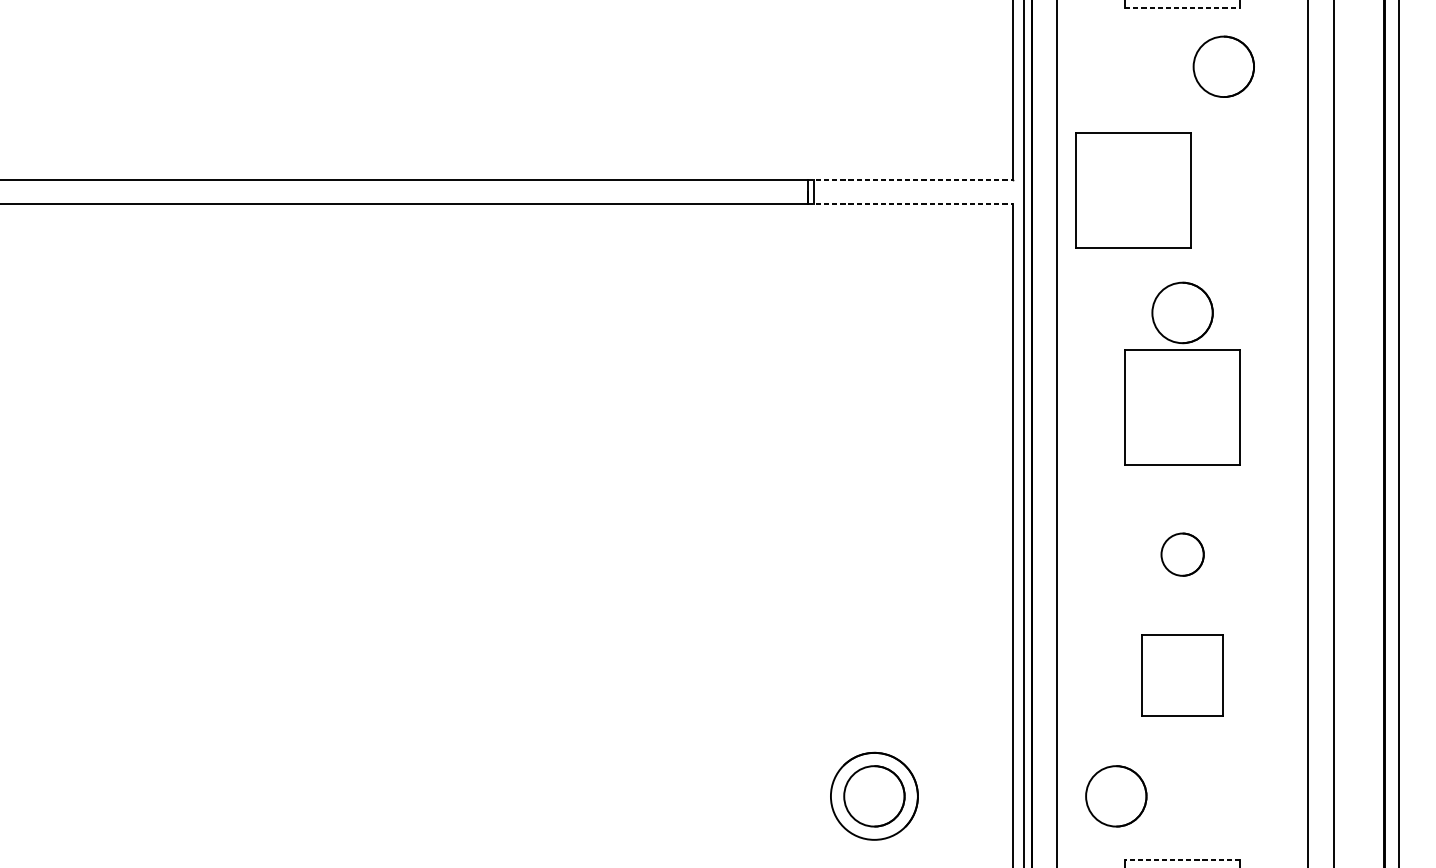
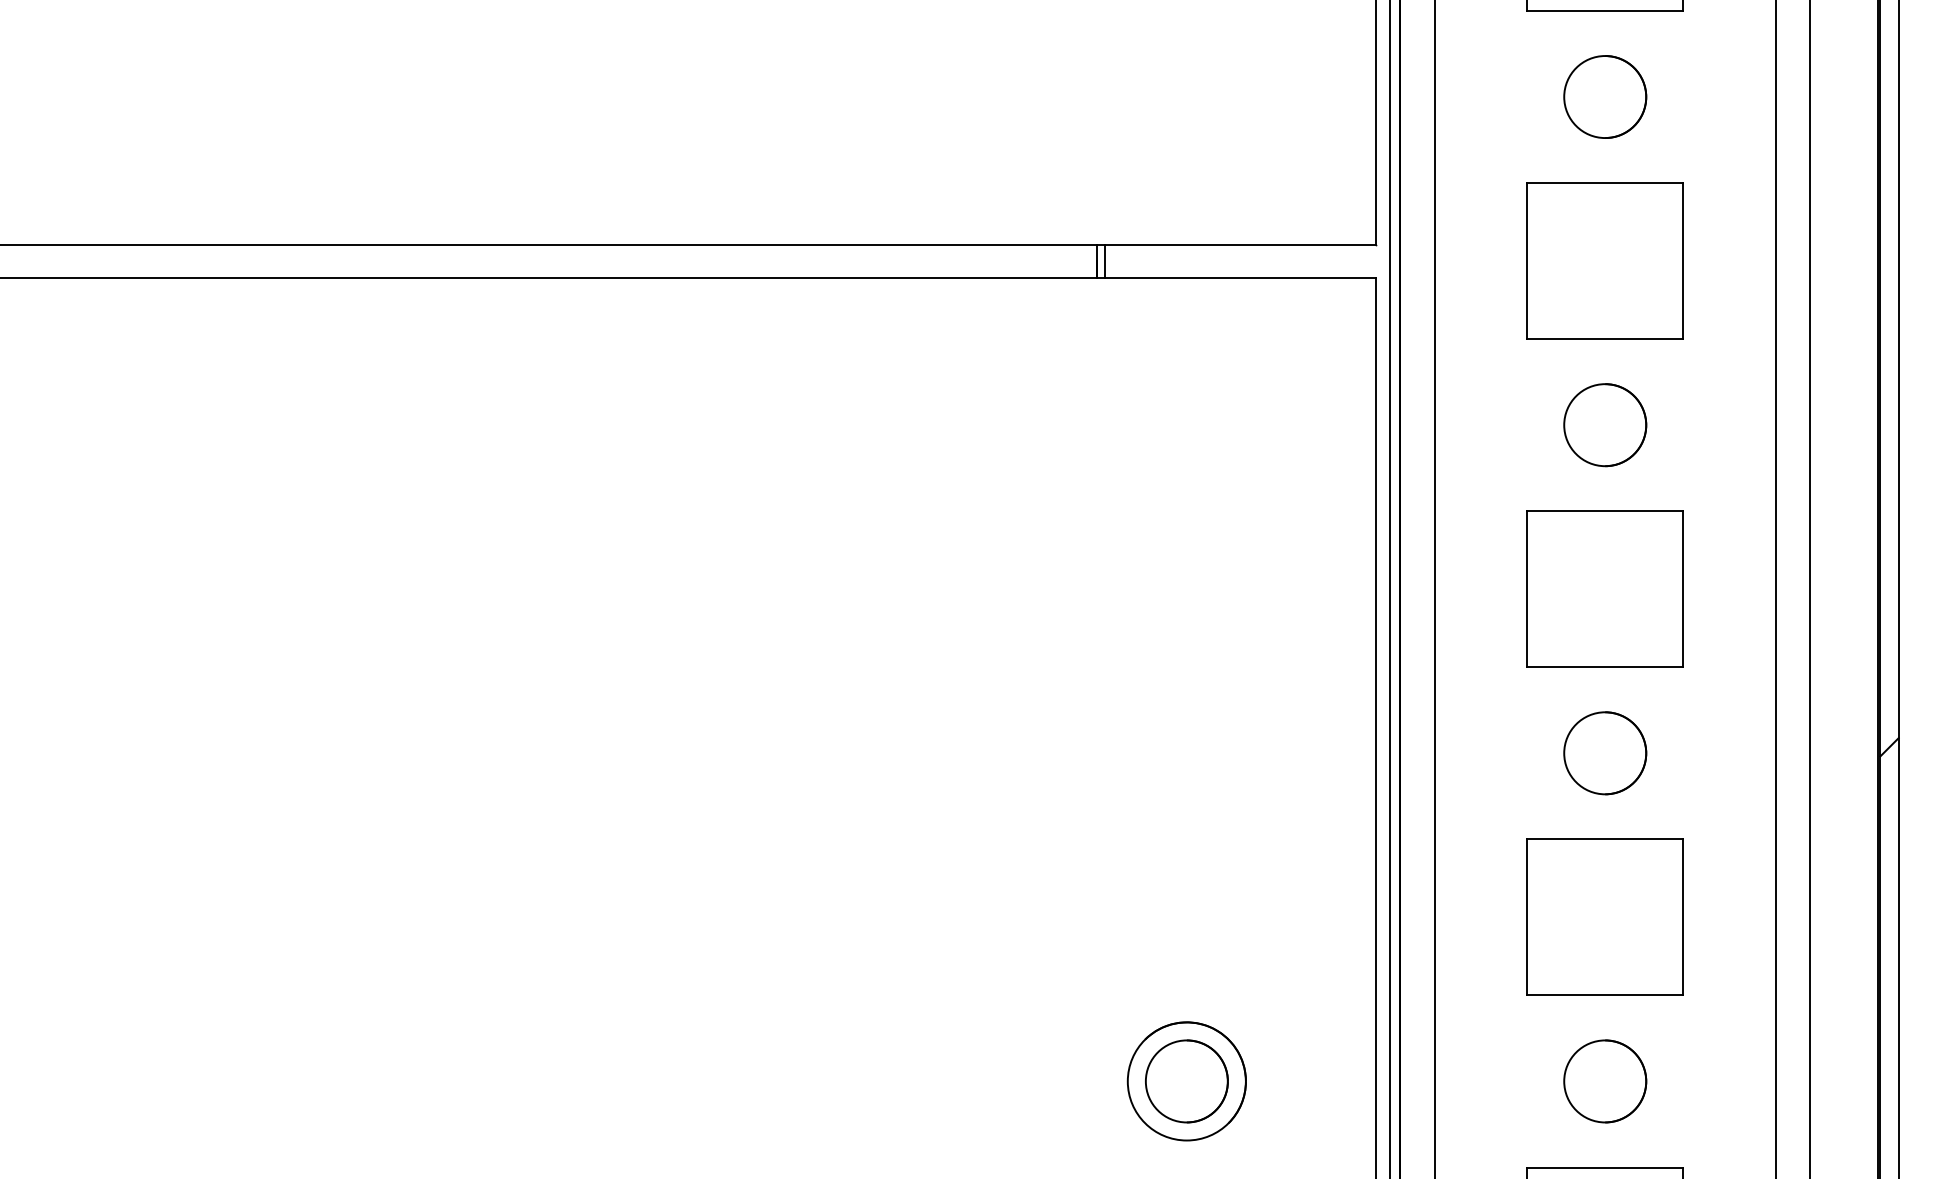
line: (1182, 7) -> (1605, 10), dashed -> solid
circle: (1224, 66) -> (1605, 96), moved
line: (910, 179) -> (1236, 244), dashed -> solid
part: (1132, 190) -> (1604, 260), moved
line: (910, 204) -> (1236, 277), dashed -> solid
part: (1182, 406) -> (1604, 588), moved
hatch: (1391, 550) -> (1889, 747), added
circle: (1182, 554) -> (1605, 753), size x1.43
part: (1182, 674) -> (1604, 916), size x1.43
circle: (1116, 796) -> (1605, 1081), moved
line: (1182, 859) -> (1605, 1167), dashed -> solid

